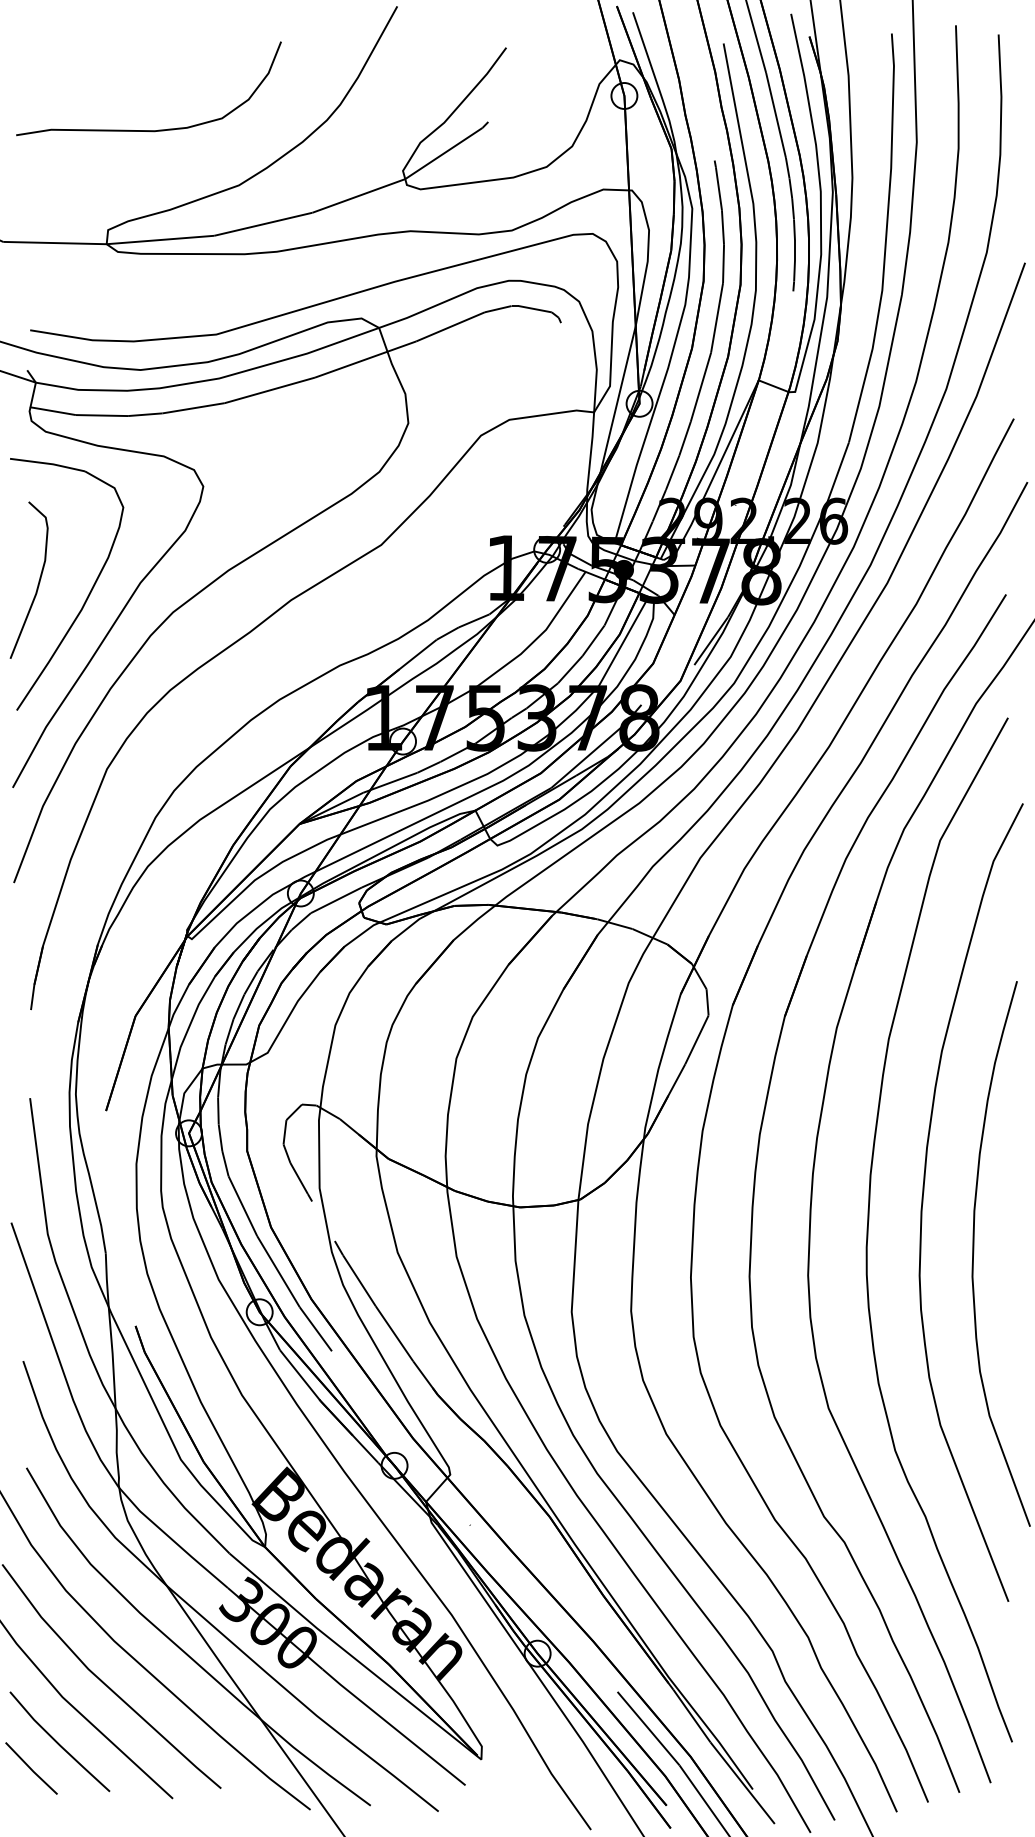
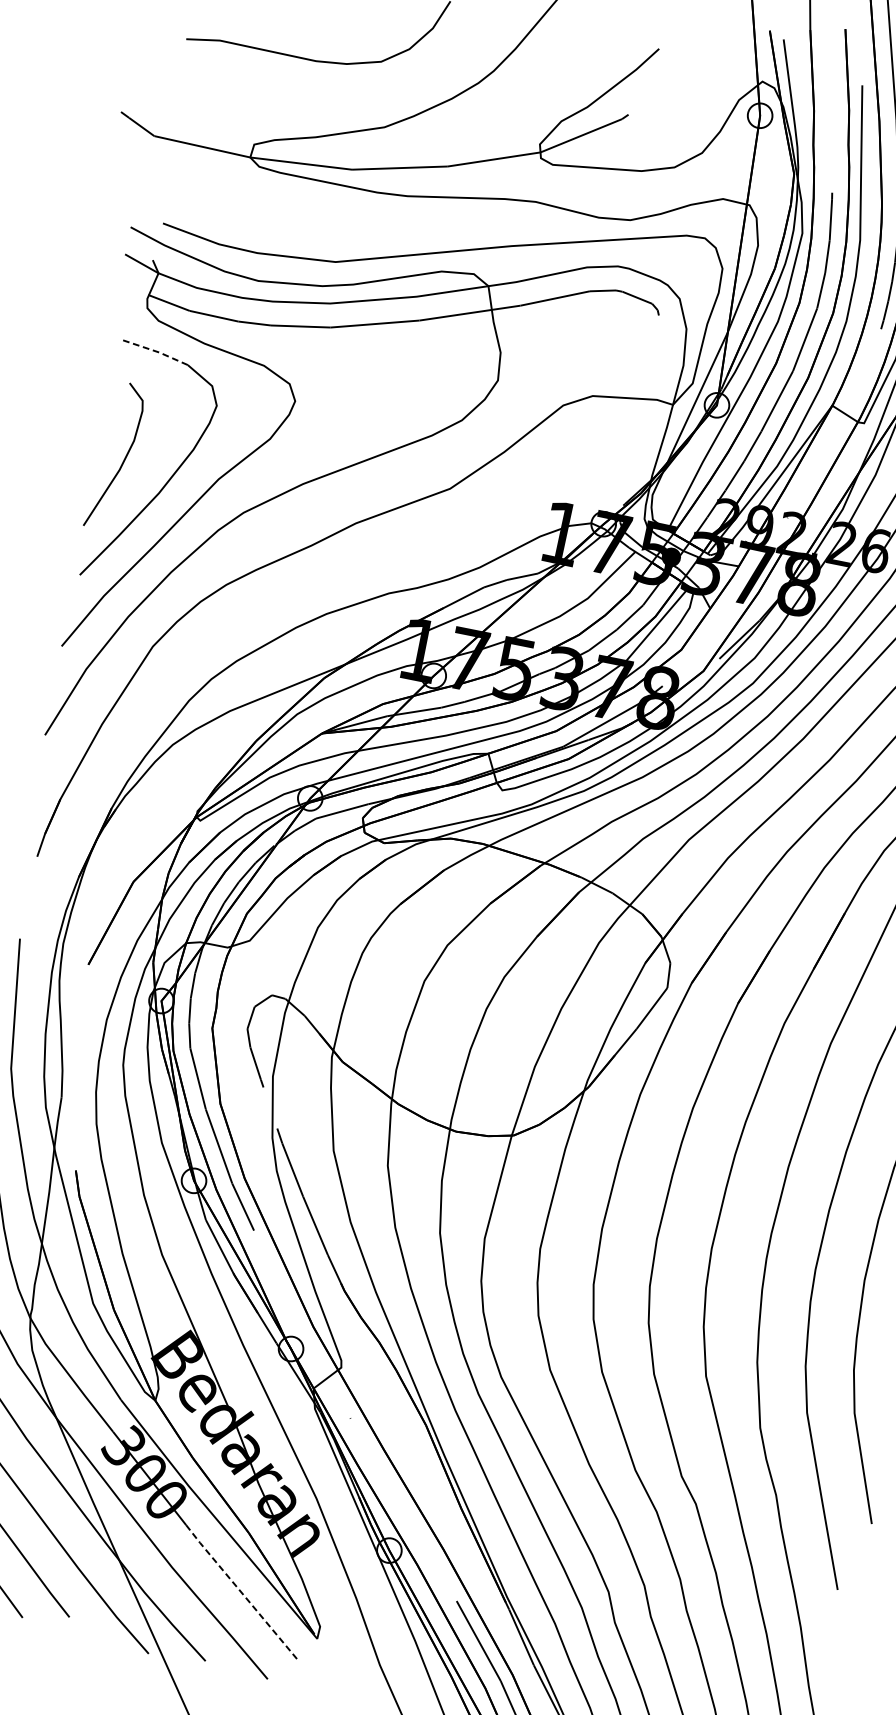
line: (48, 463) -> (155, 350), solid -> dashed
line: (393, 1727) -> (241, 1592), solid -> dashed

